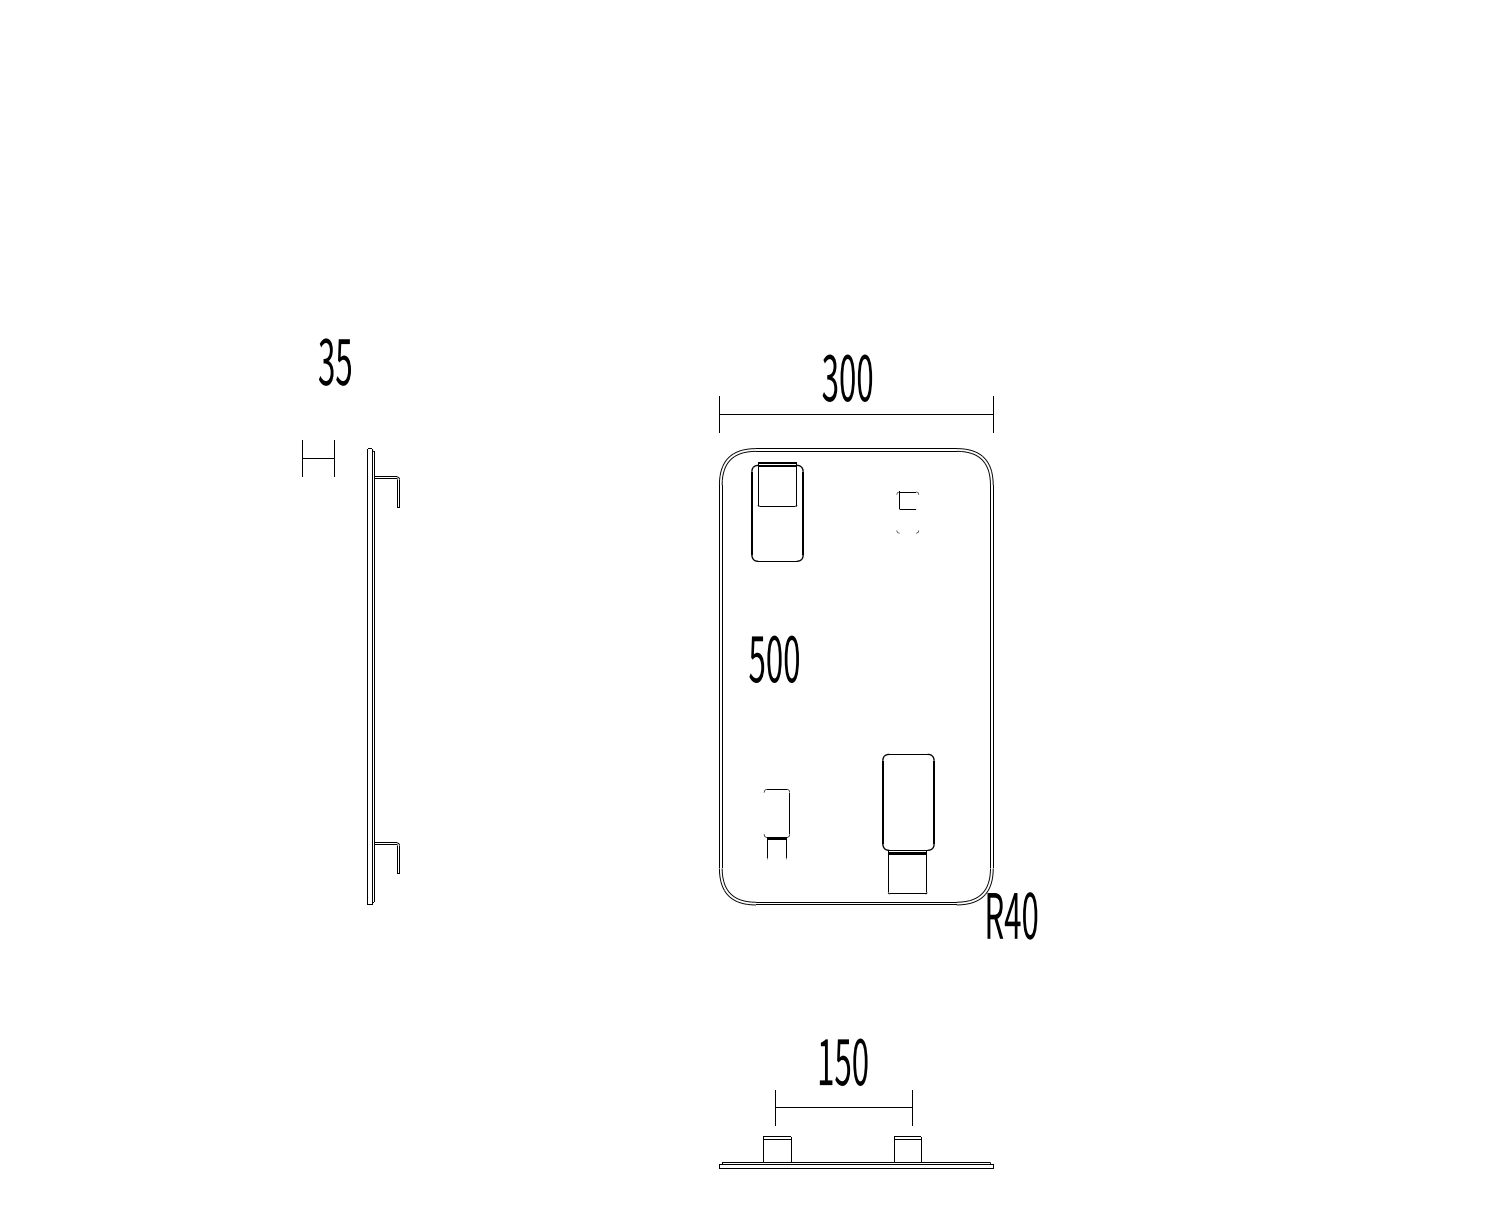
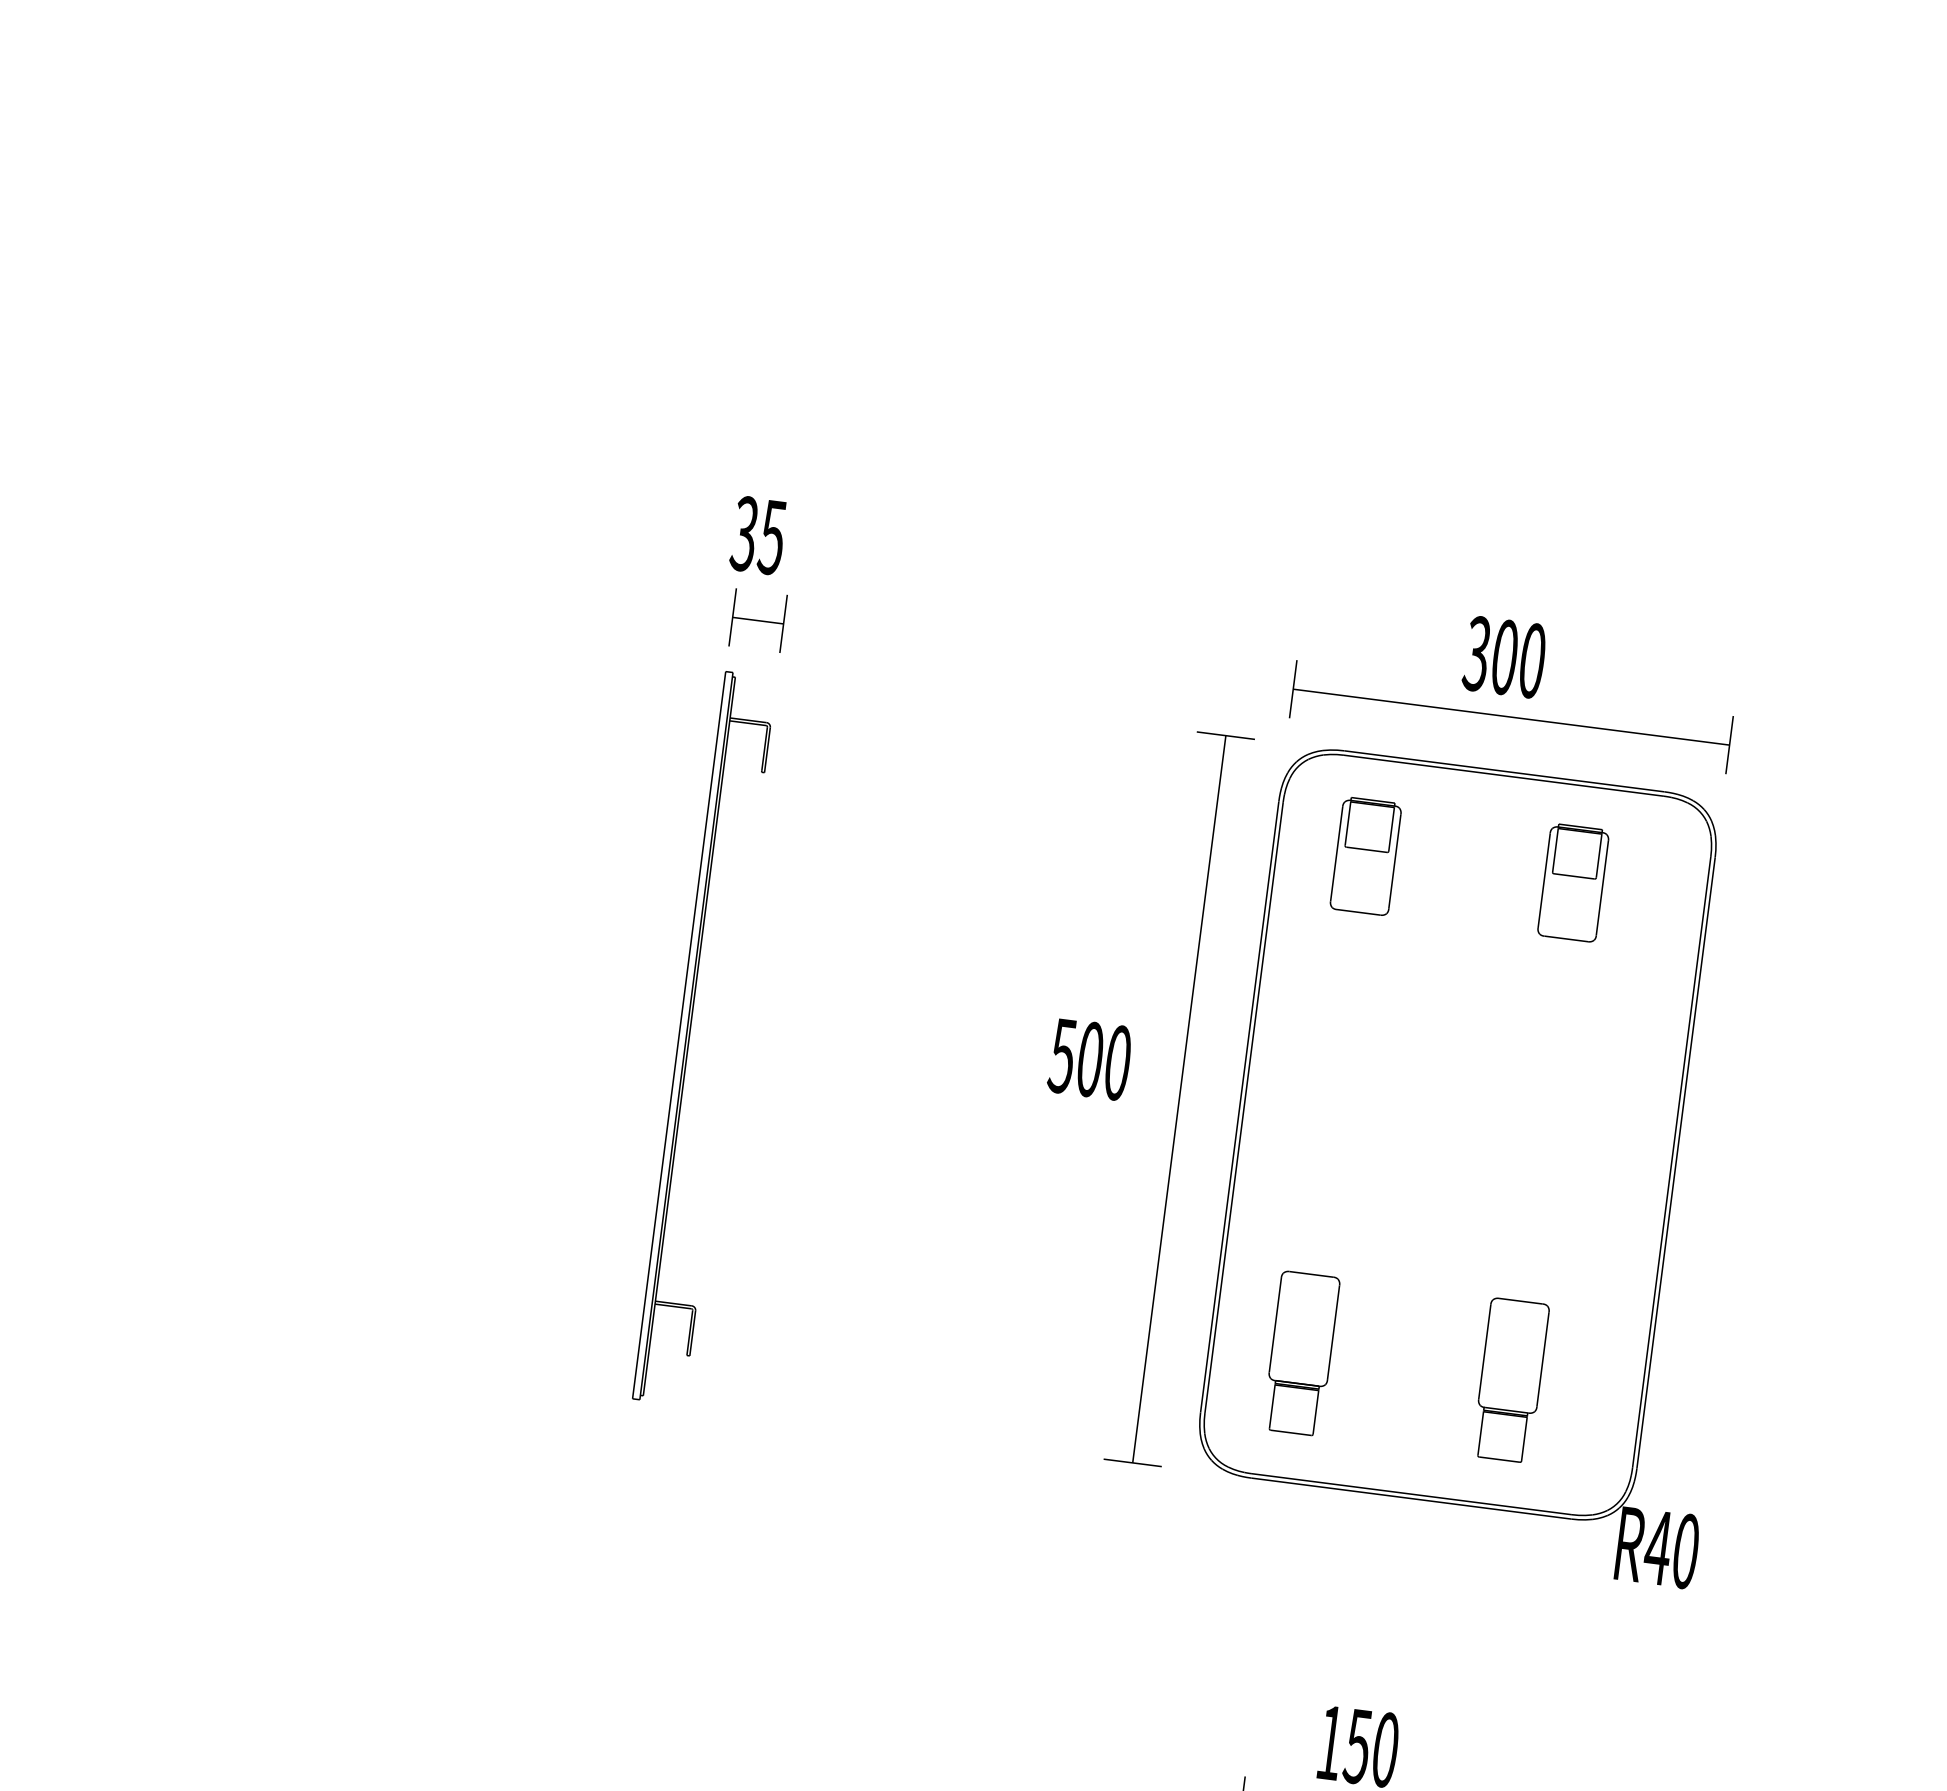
text: (334, 361) -> (757, 534), moved
part: (318, 458) -> (757, 620), moved
part: (777, 511) -> (1366, 855), size x0.71
part: (907, 511) -> (1573, 882), size x1.67
text: (773, 658) -> (1089, 1058), moved
part: (681, 676) -> (1179, 1098), added
part: (776, 824) -> (1300, 1354), size x1.43
part: (907, 824) -> (1509, 1380), size x0.71

